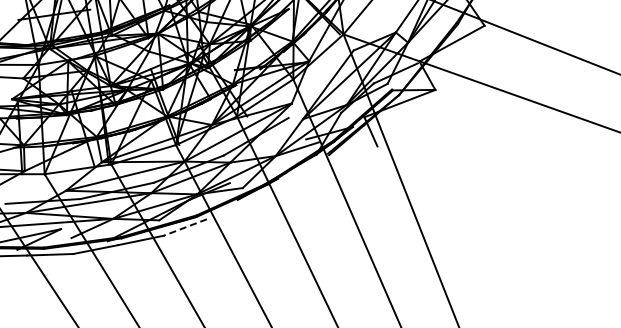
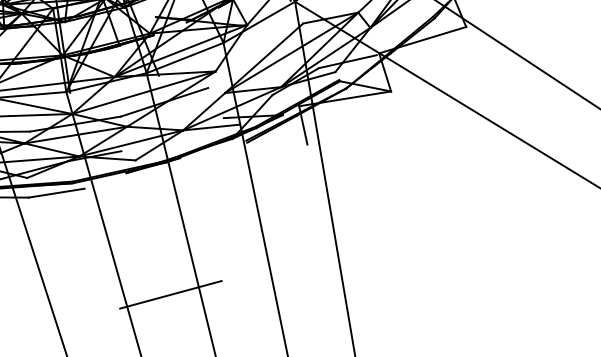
line: (184, 227) -> (55, 192), dashed -> solid
line: (293, 289) -> (170, 294), added

